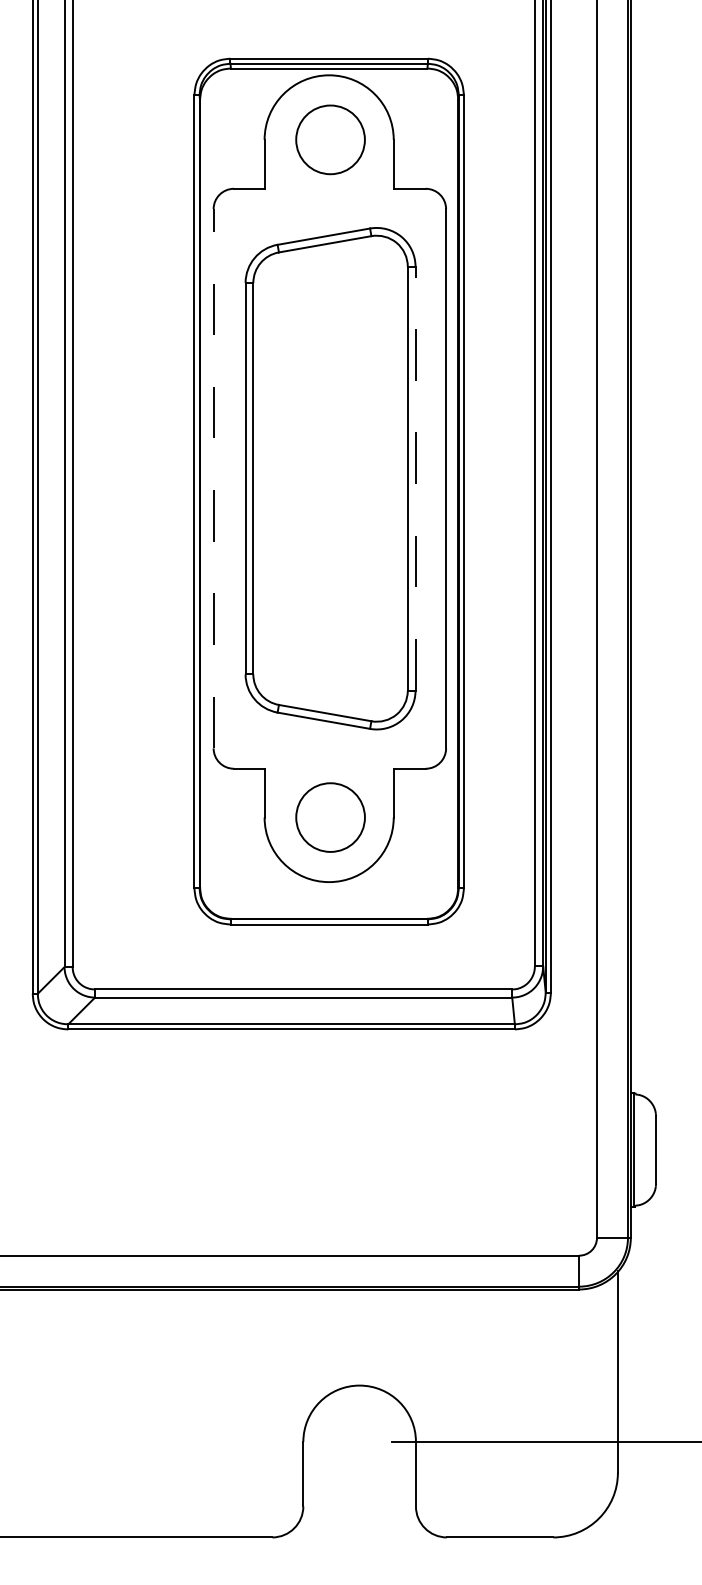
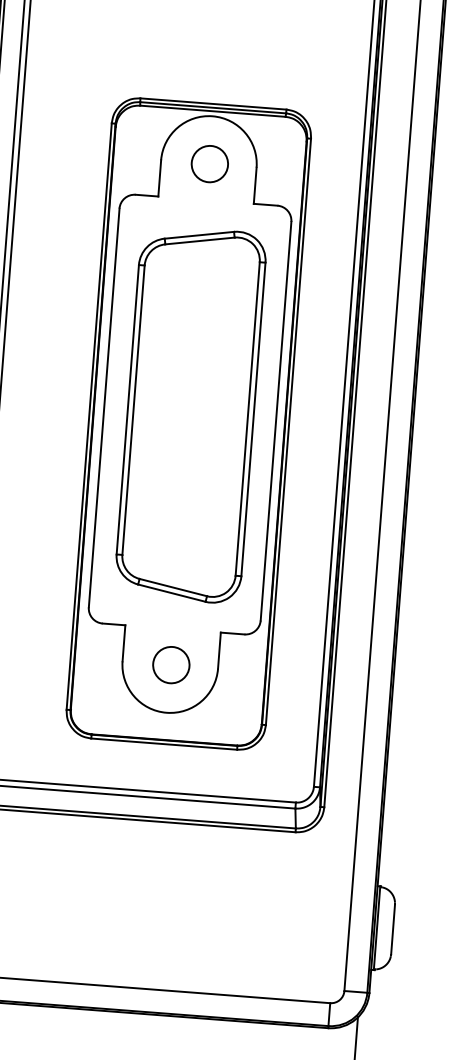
circle: (330, 139) -> (209, 163), size x0.71
line: (213, 478) -> (104, 407), dashed -> solid
line: (415, 478) -> (253, 419), dashed -> solid
circle: (330, 817) -> (171, 665), size x0.71

